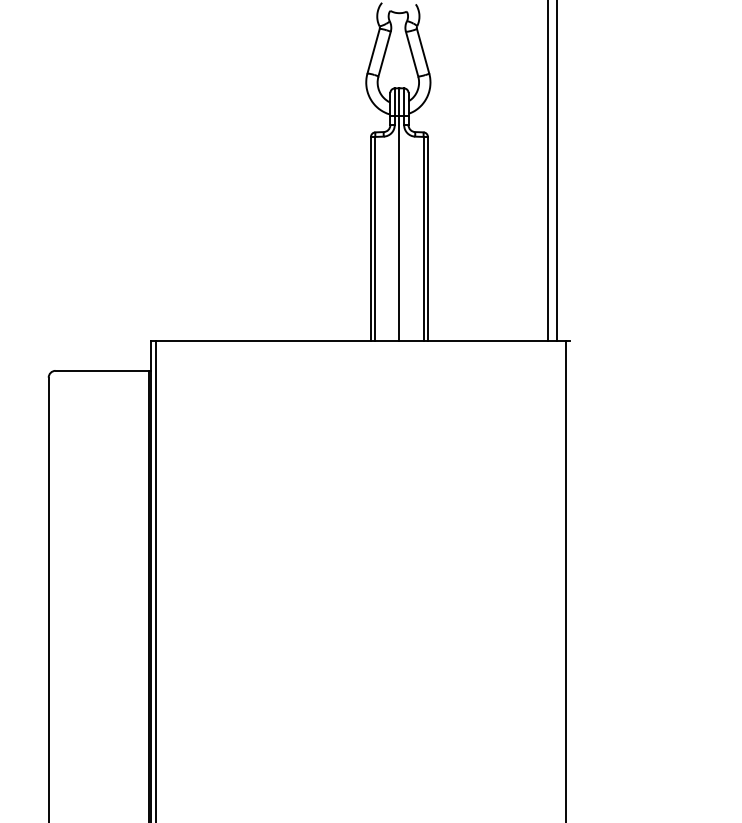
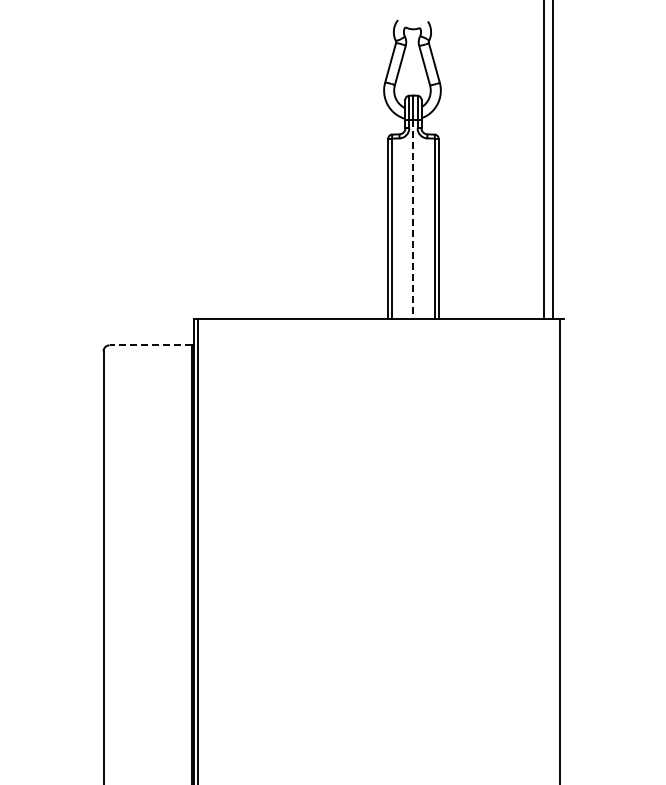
line: (399, 228) -> (413, 219), solid -> dashed
line: (101, 371) -> (150, 345), solid -> dashed

